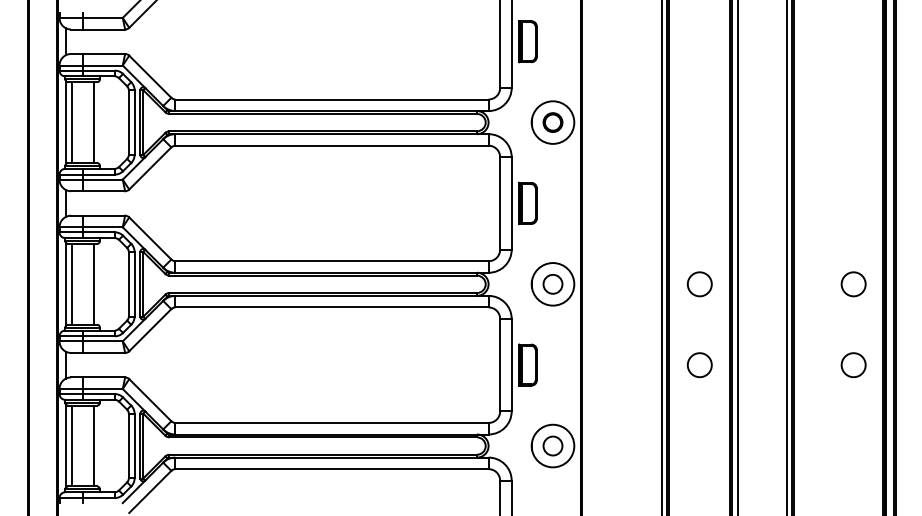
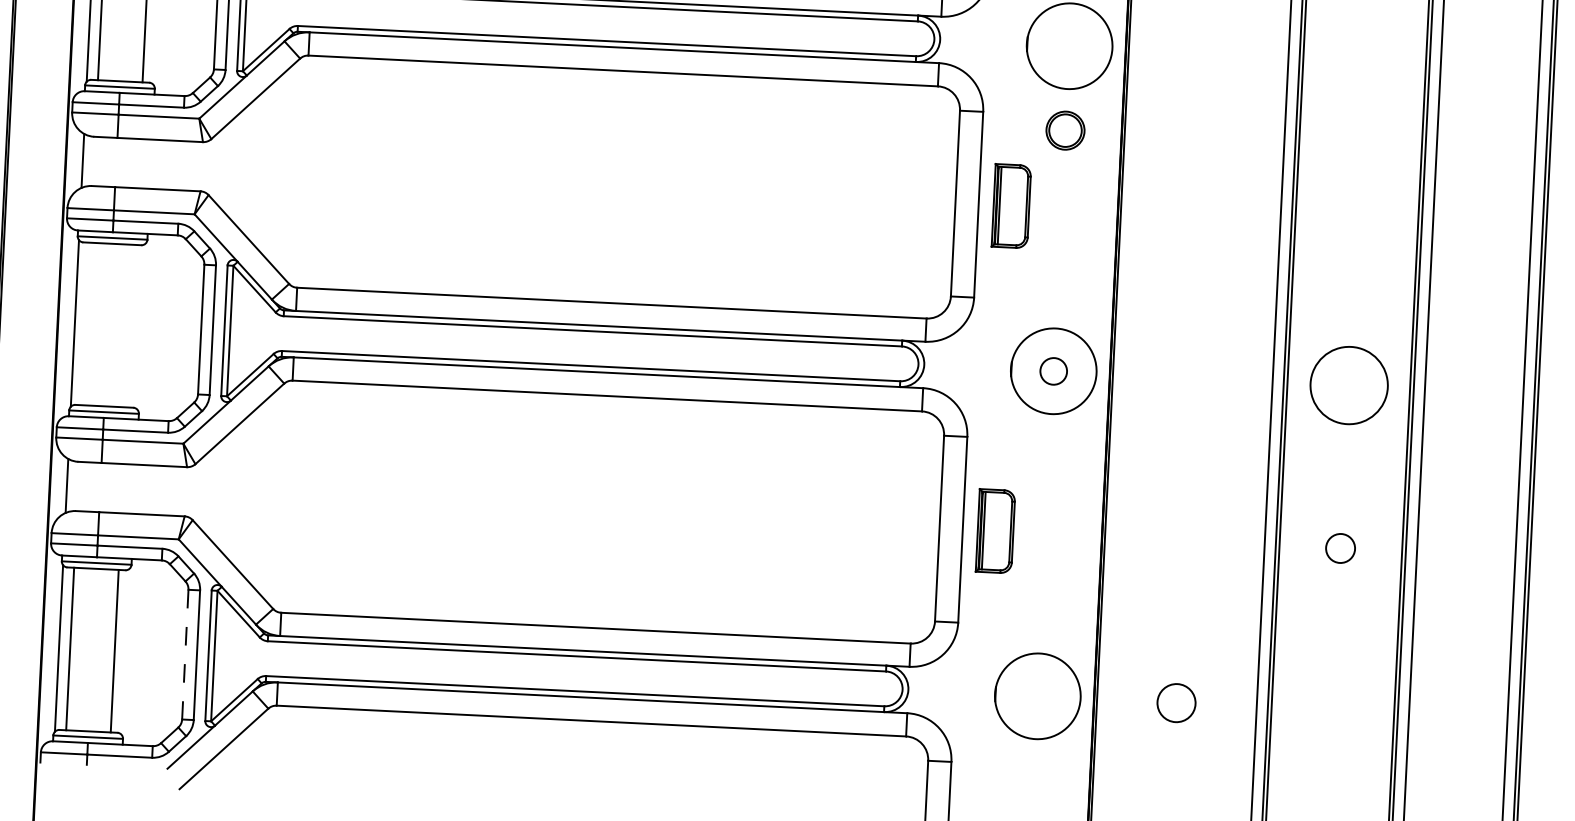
part: (552, 122) -> (1064, 130), moved
line: (71, 283) -> (86, 322), removed
line: (93, 283) -> (130, 324), removed
circle: (552, 284) -> (1052, 371), size x0.7
circle: (699, 284) -> (1348, 386), size x1.6
circle: (699, 365) -> (1340, 548), size x0.6
circle: (552, 445) -> (1175, 701), moved
line: (128, 446) -> (184, 655), solid -> dashed

